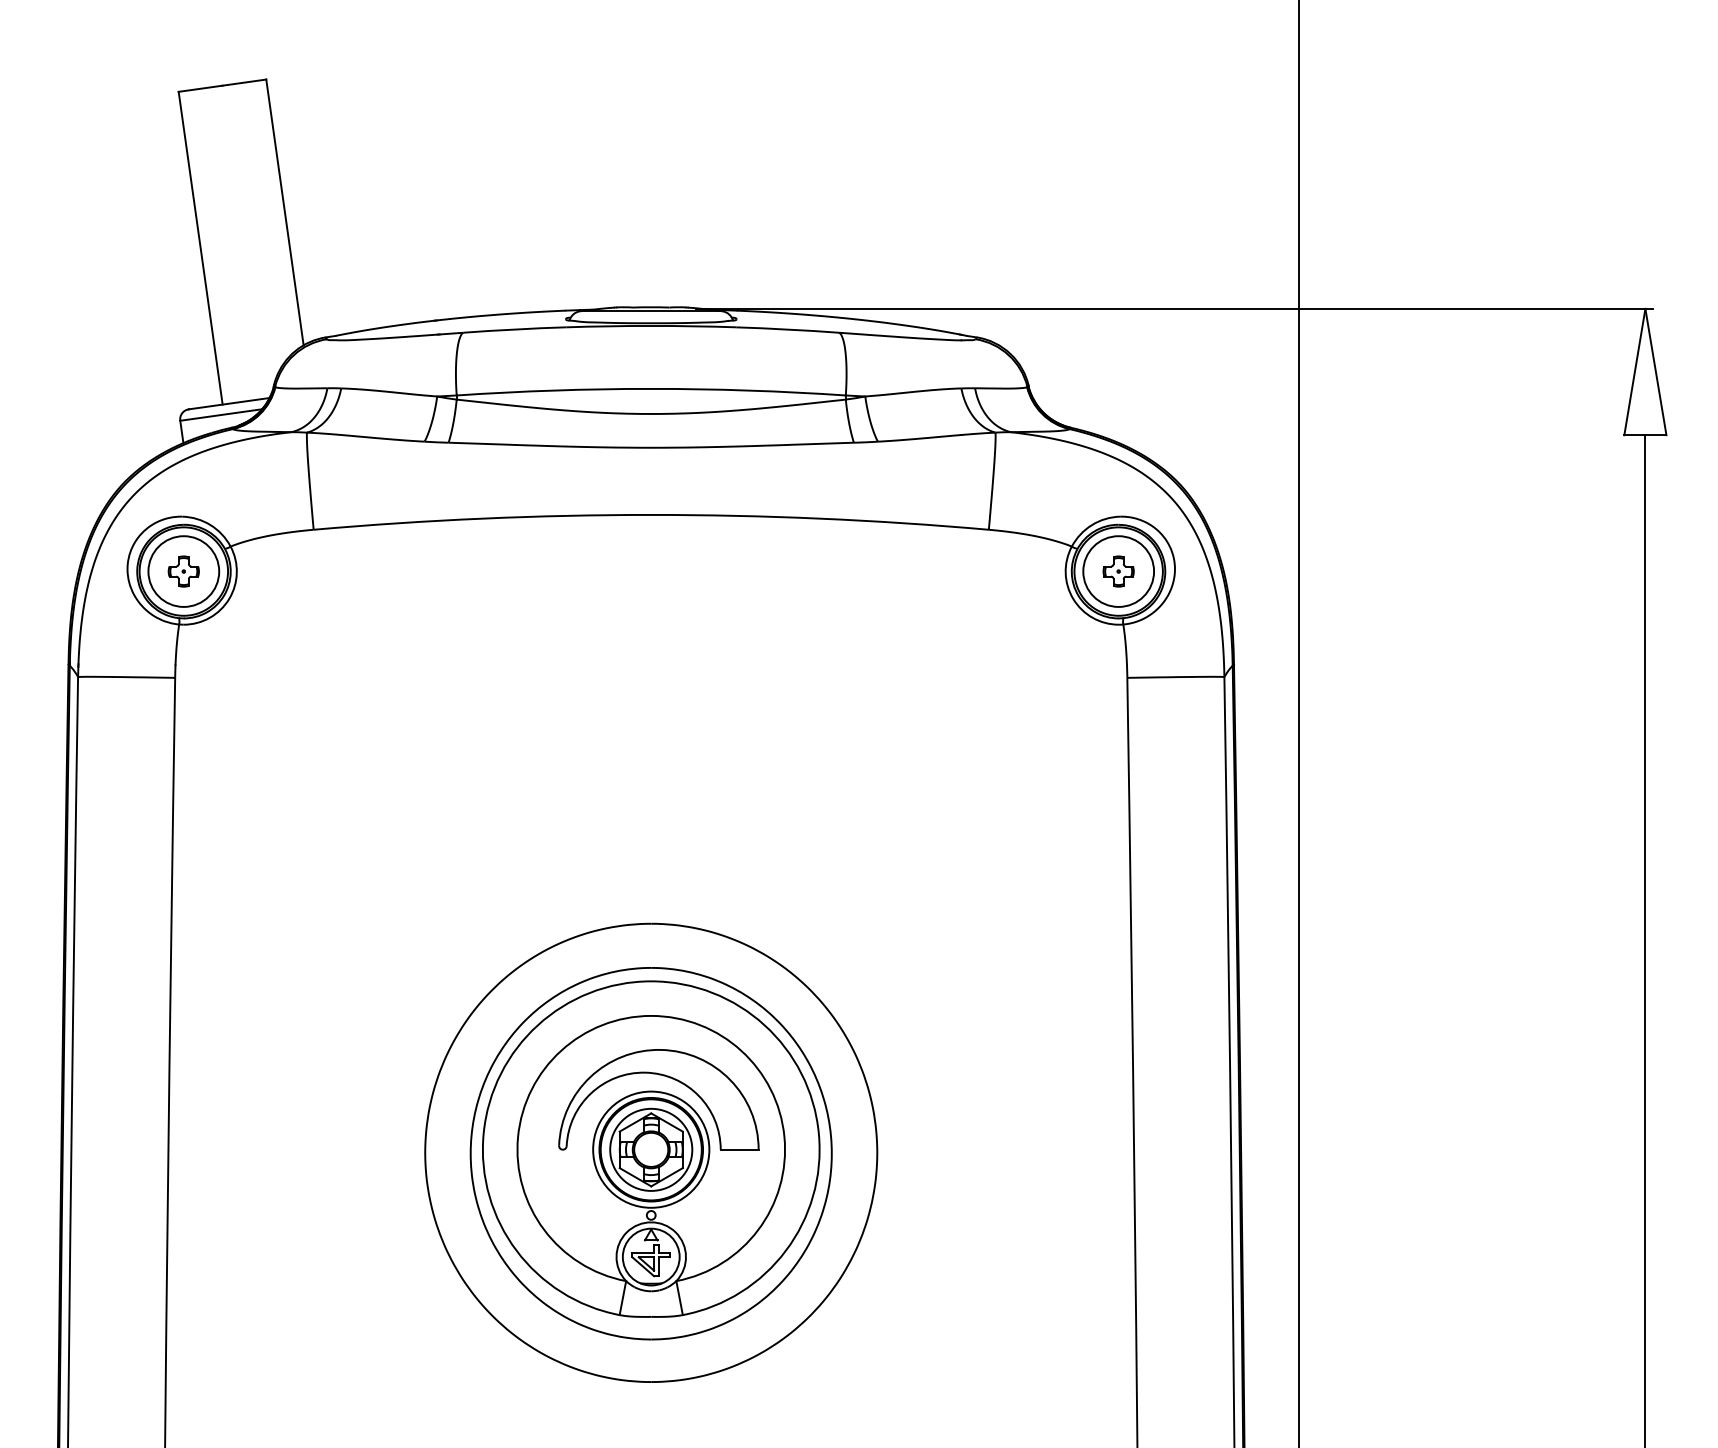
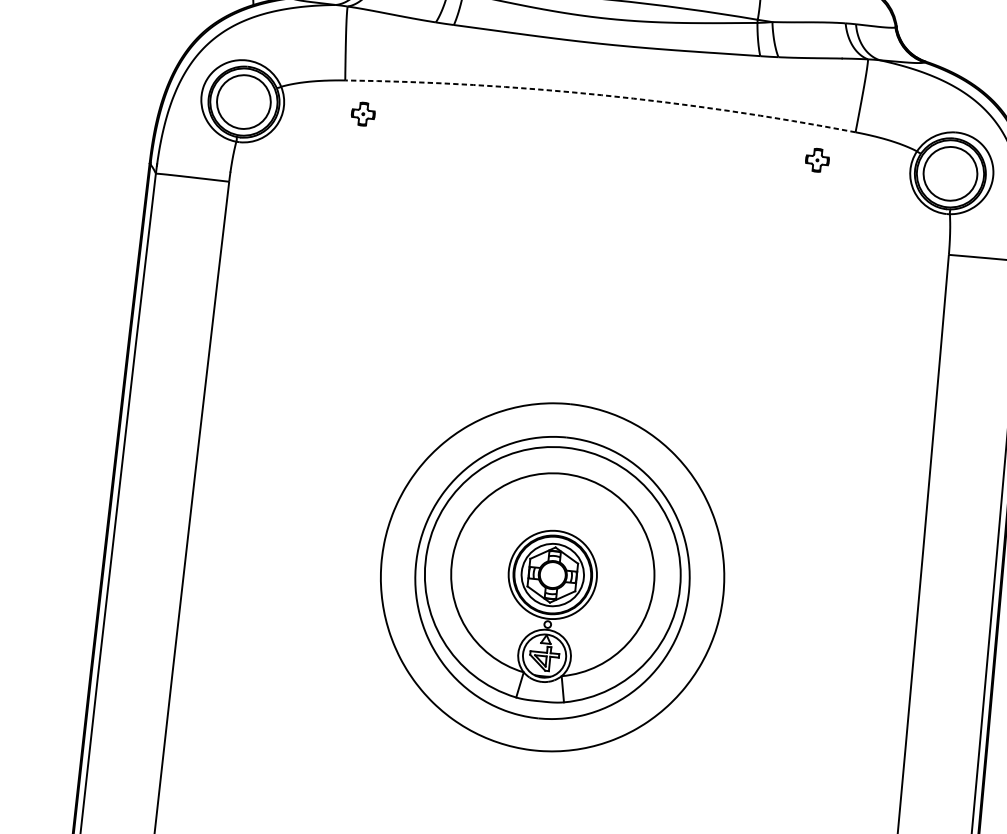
arc: (651, 514) -> (601, 94), solid -> dashed
part: (183, 571) -> (363, 114), moved
part: (1118, 571) -> (817, 160), moved
part: (666, 1077) -> (569, 521), removed

